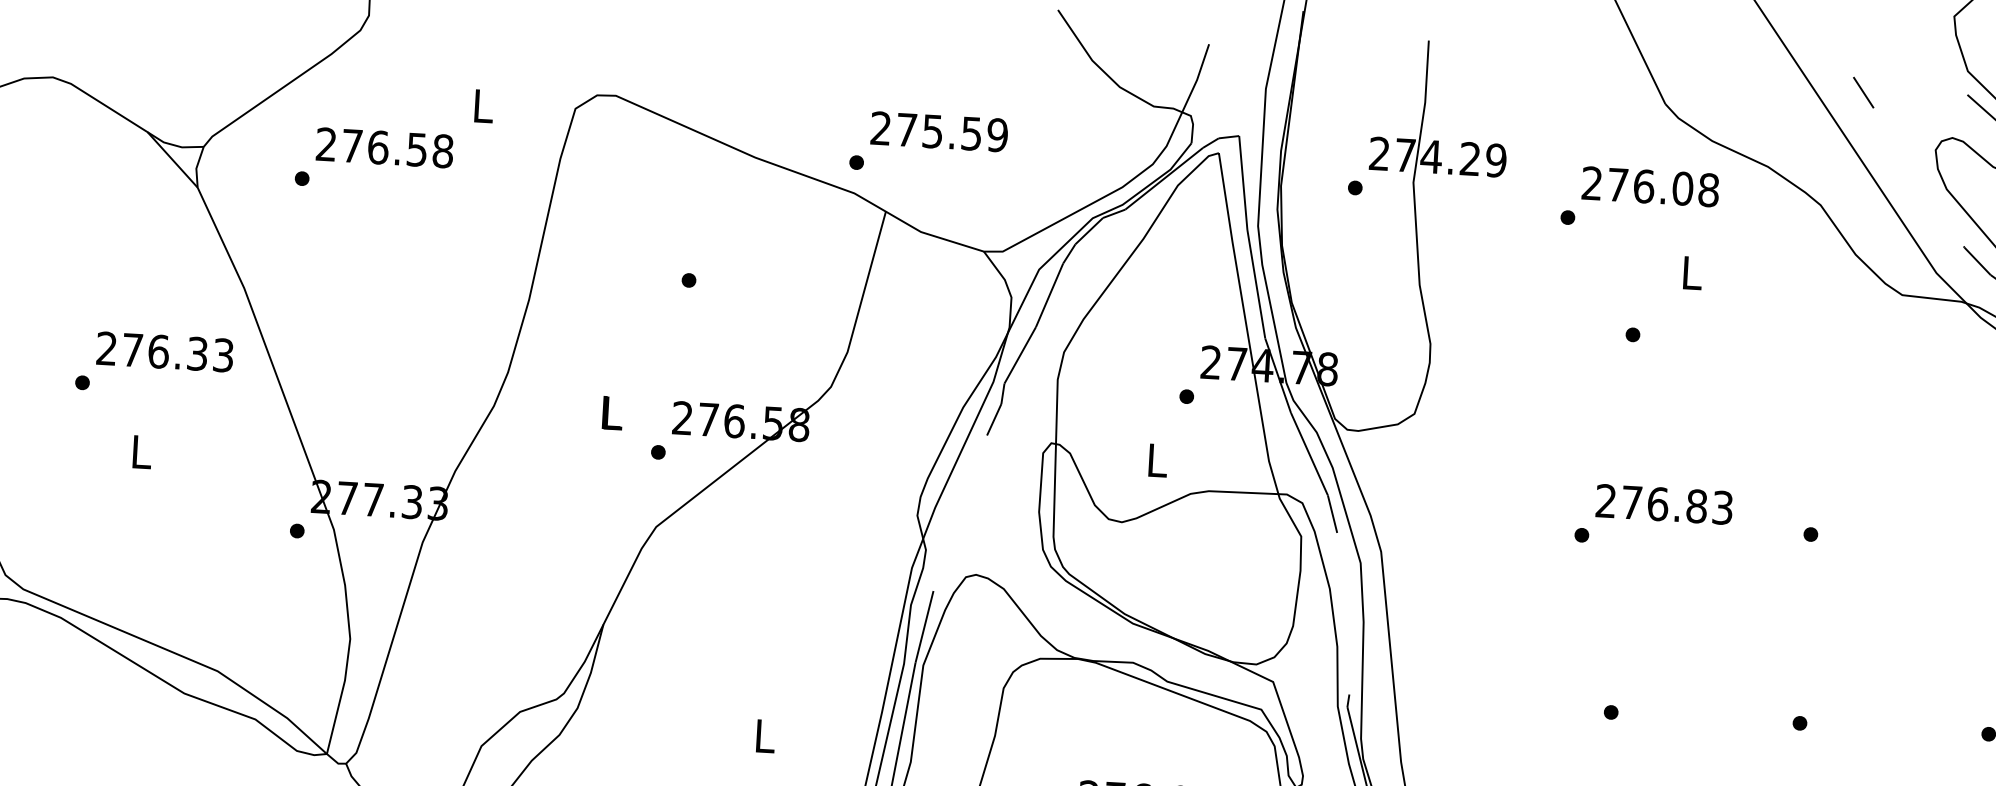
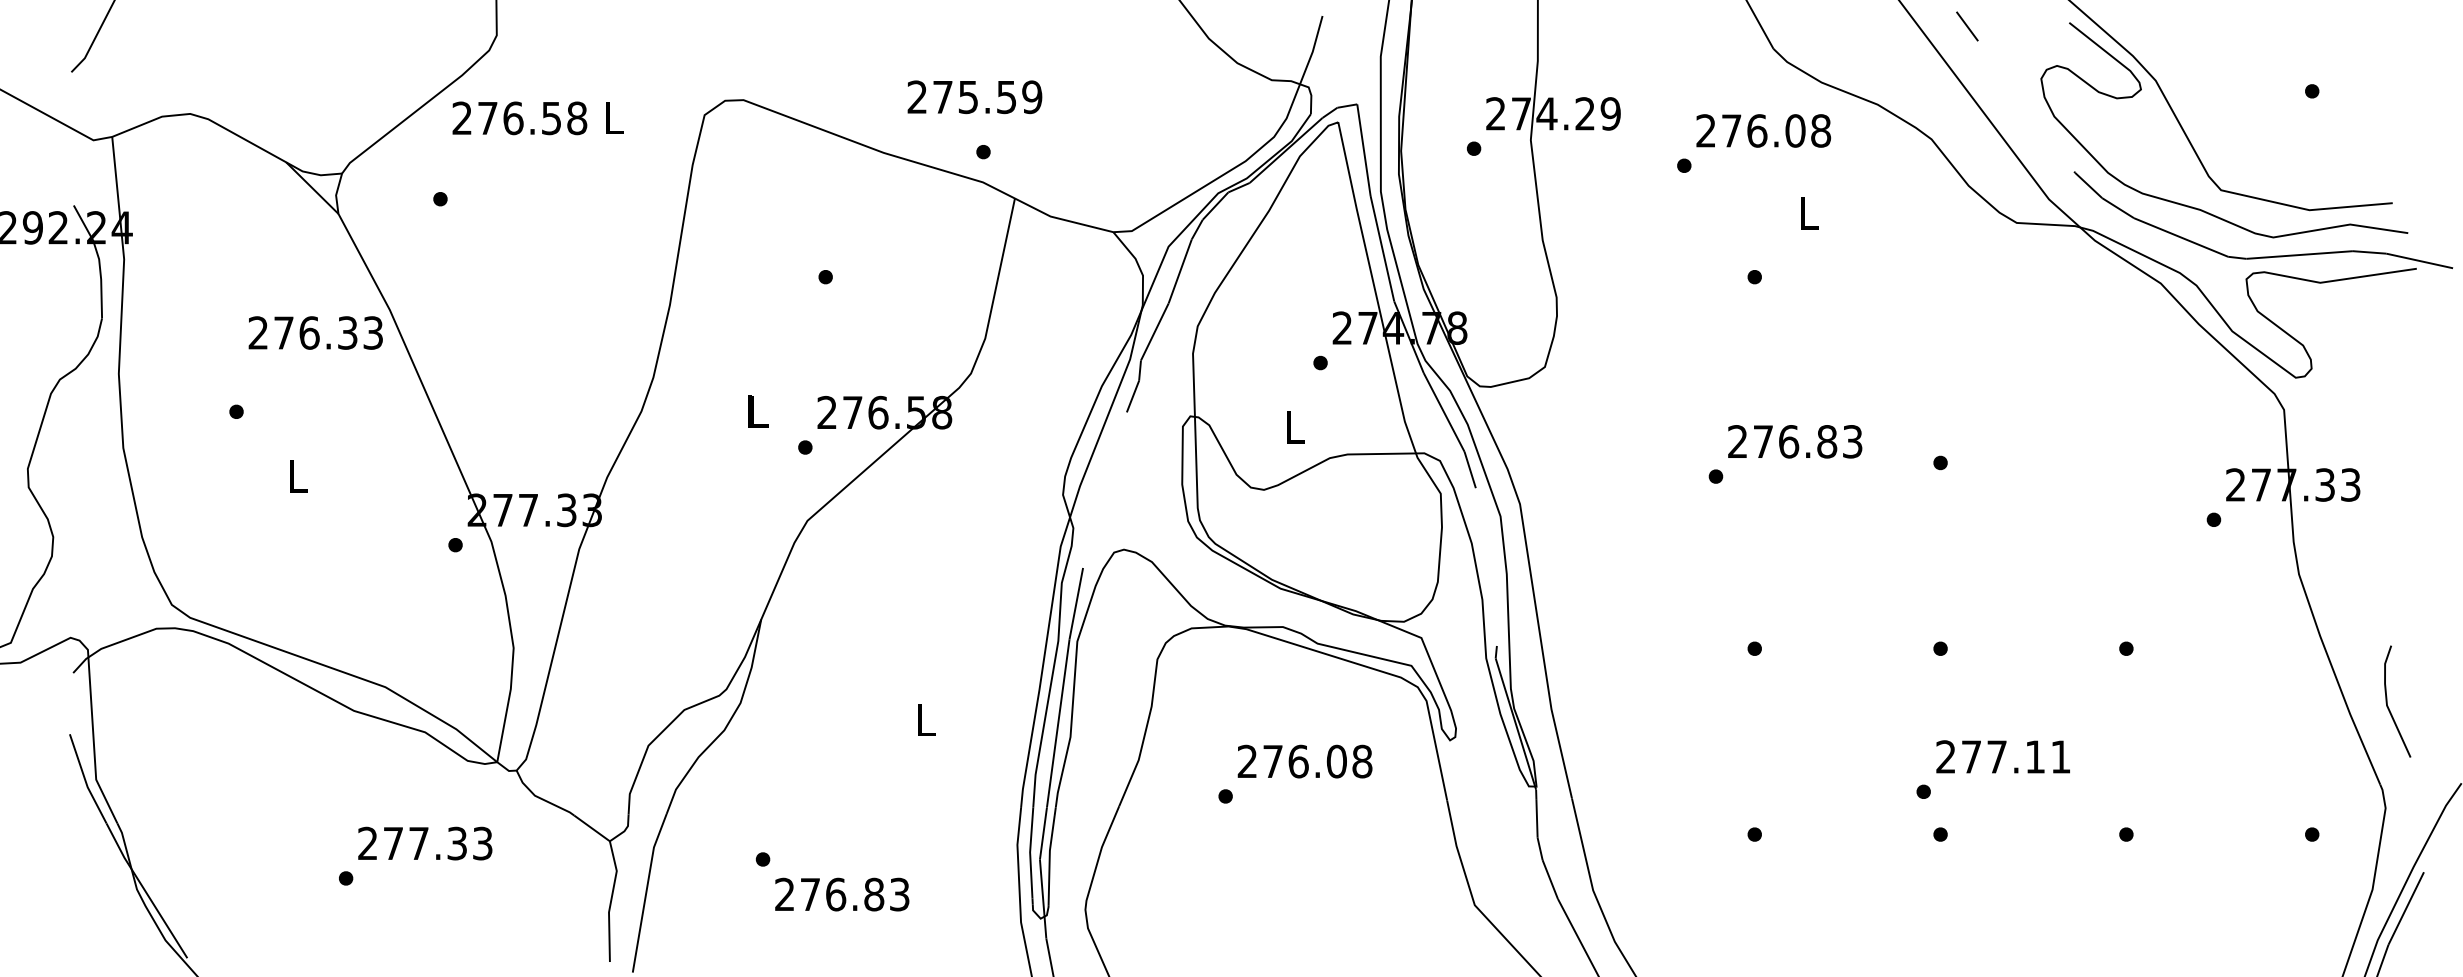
text: (938, 132) -> (974, 97), moved
text: (384, 148) -> (519, 118), moved
text: (164, 351) -> (315, 332), moved

